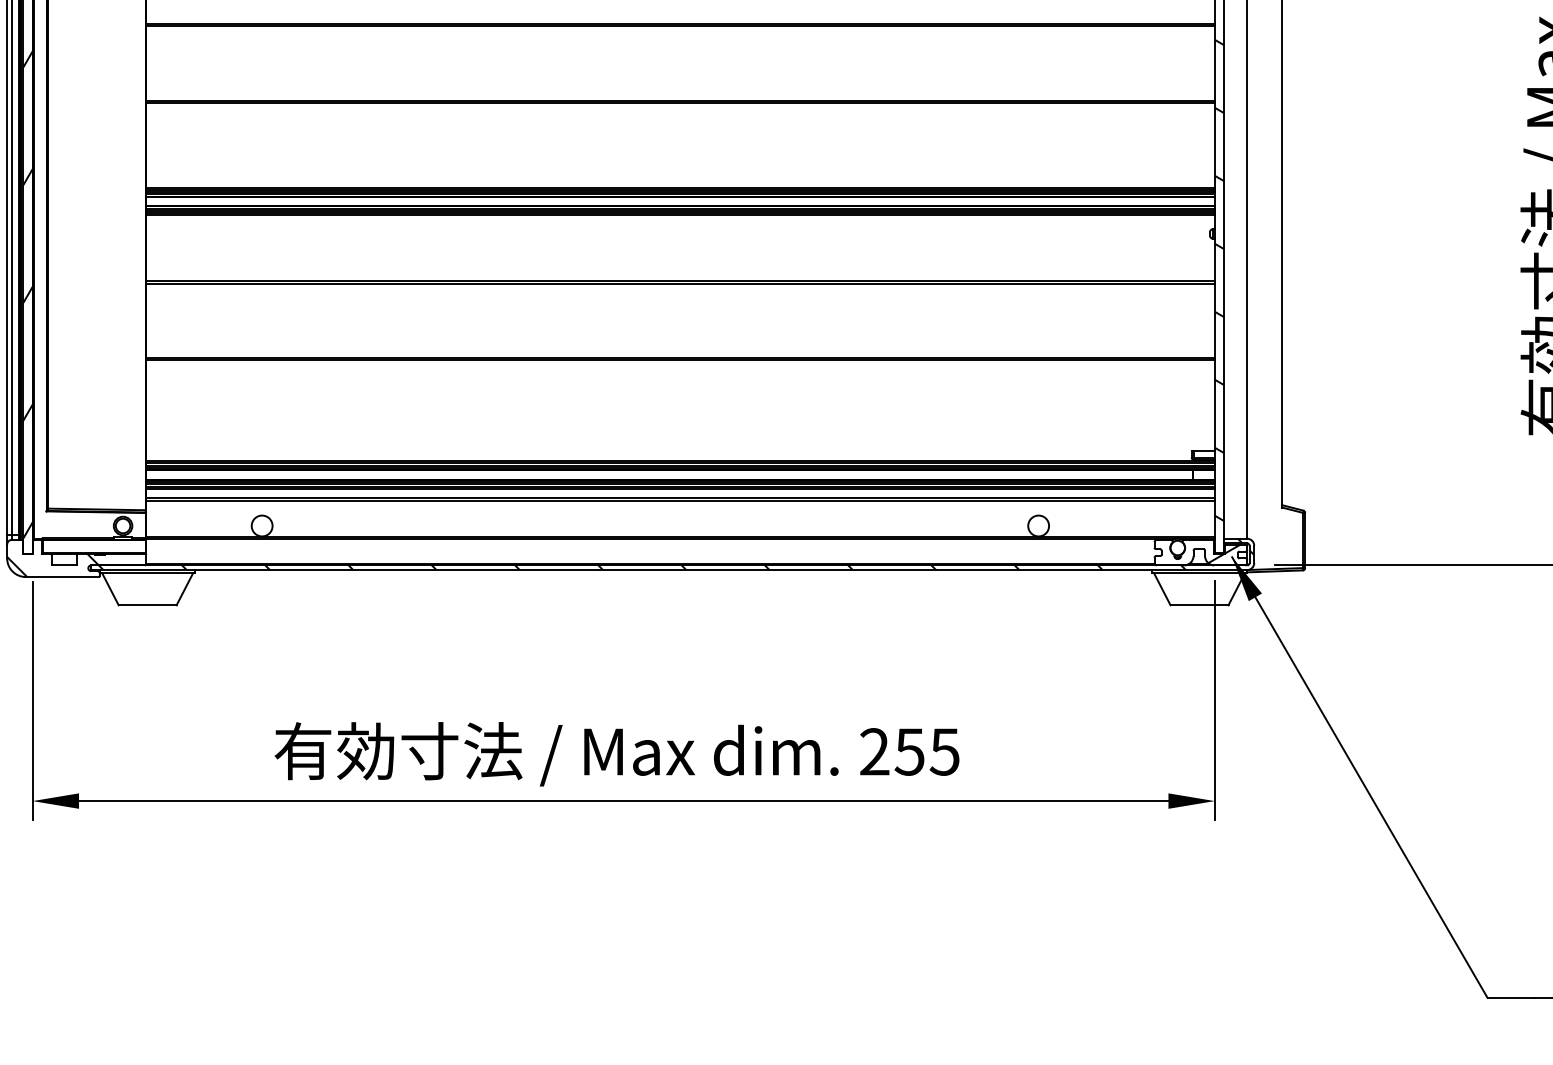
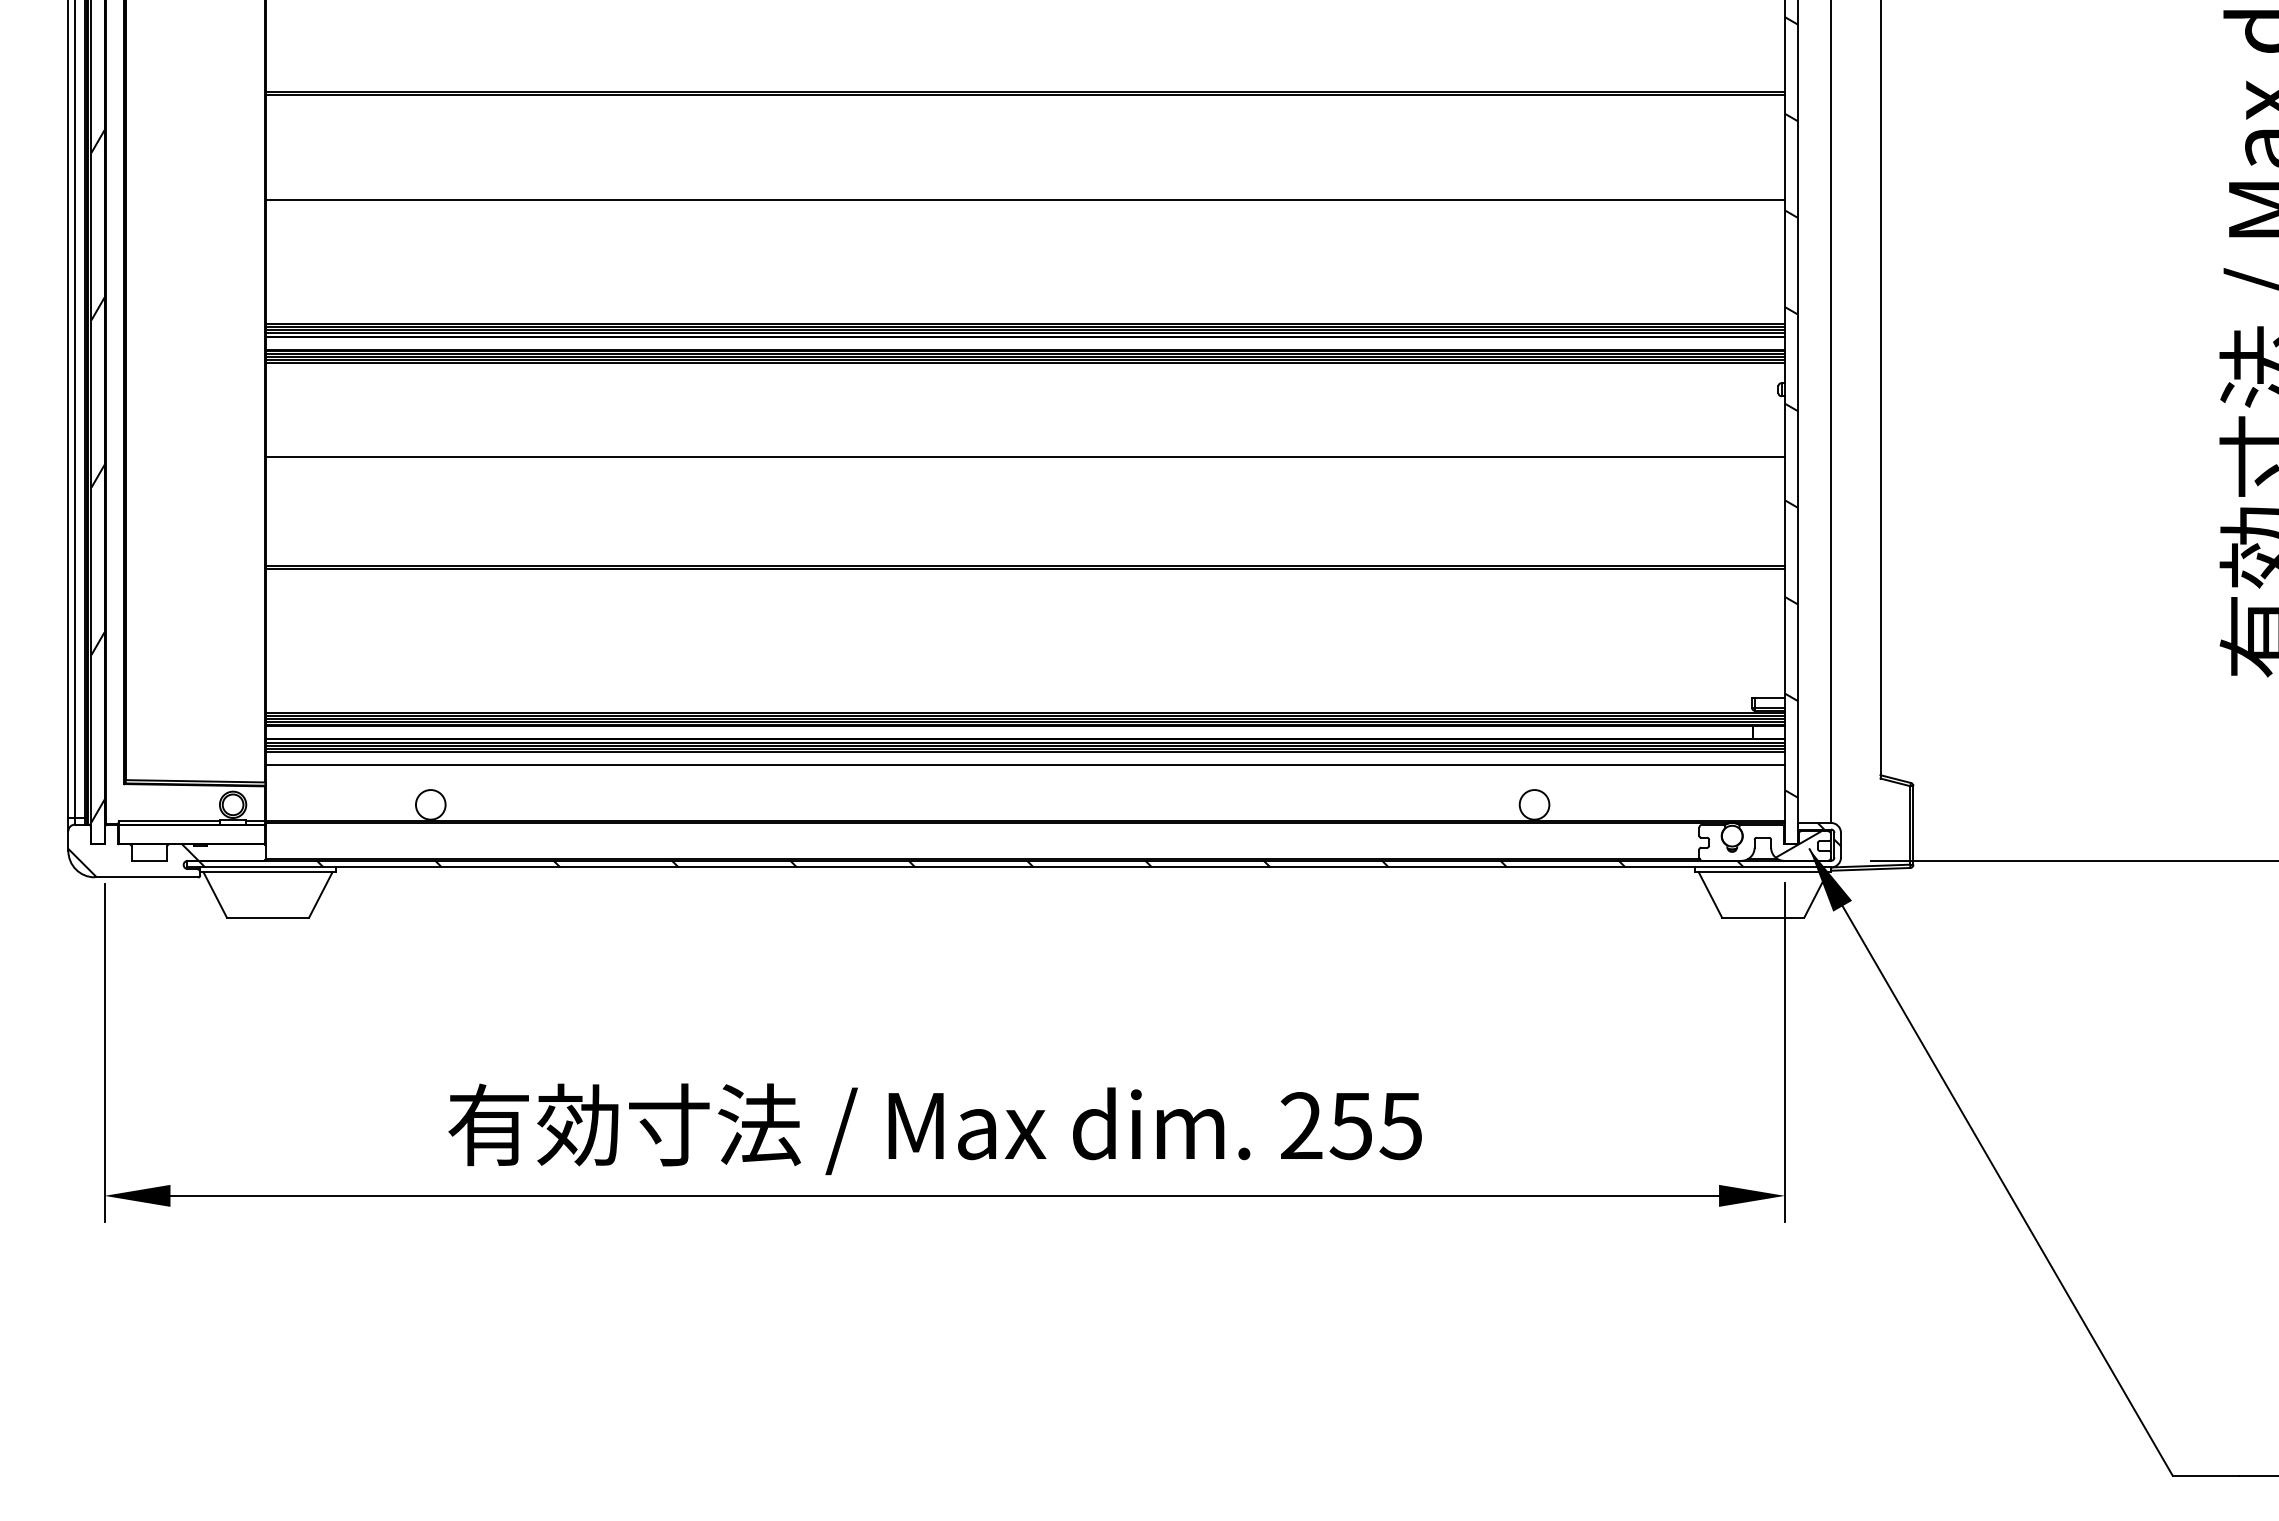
line: (680, 102) -> (1025, 203), removed
line: (680, 283) -> (1025, 460), removed
line: (680, 500) -> (1025, 768), removed

